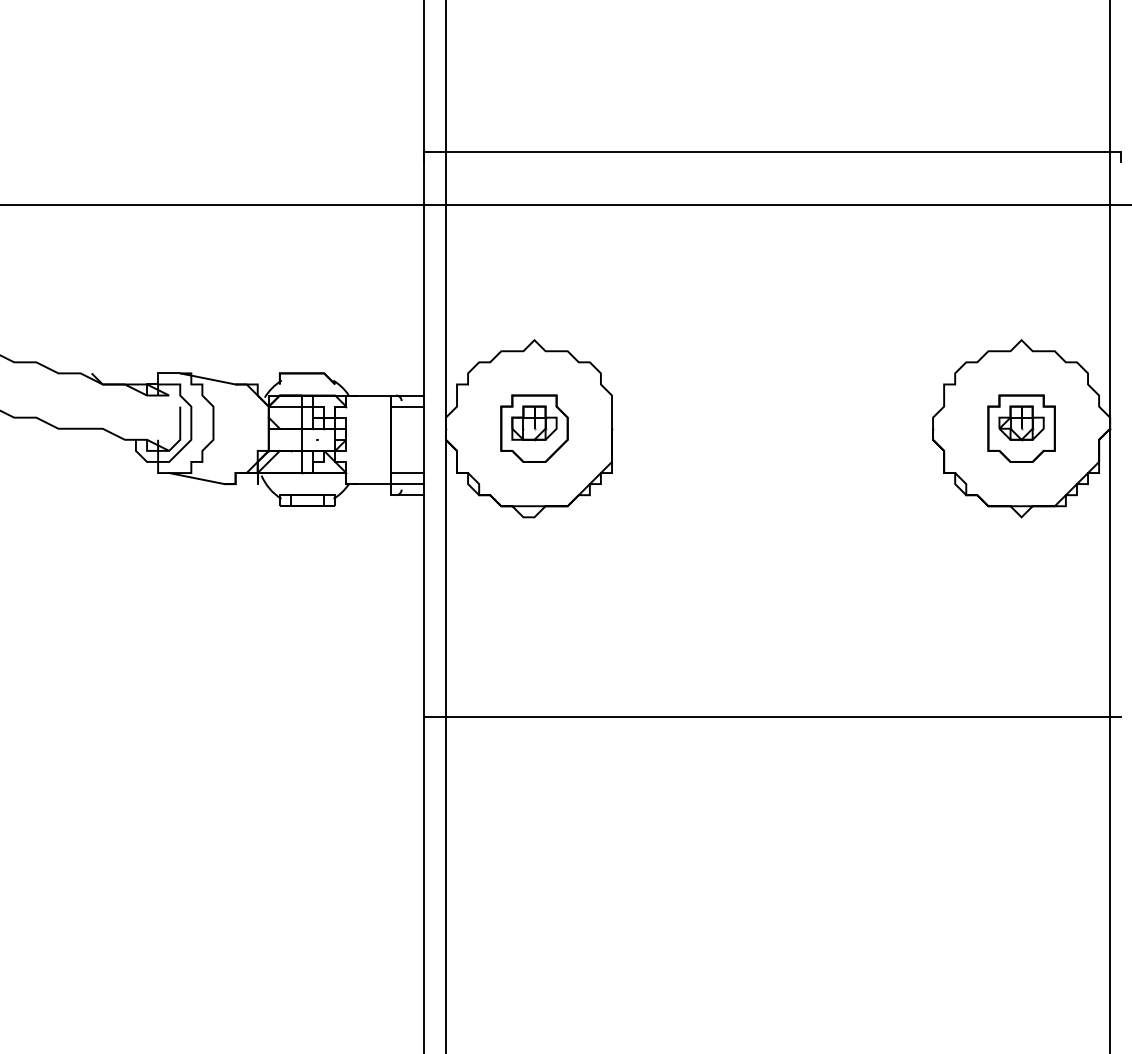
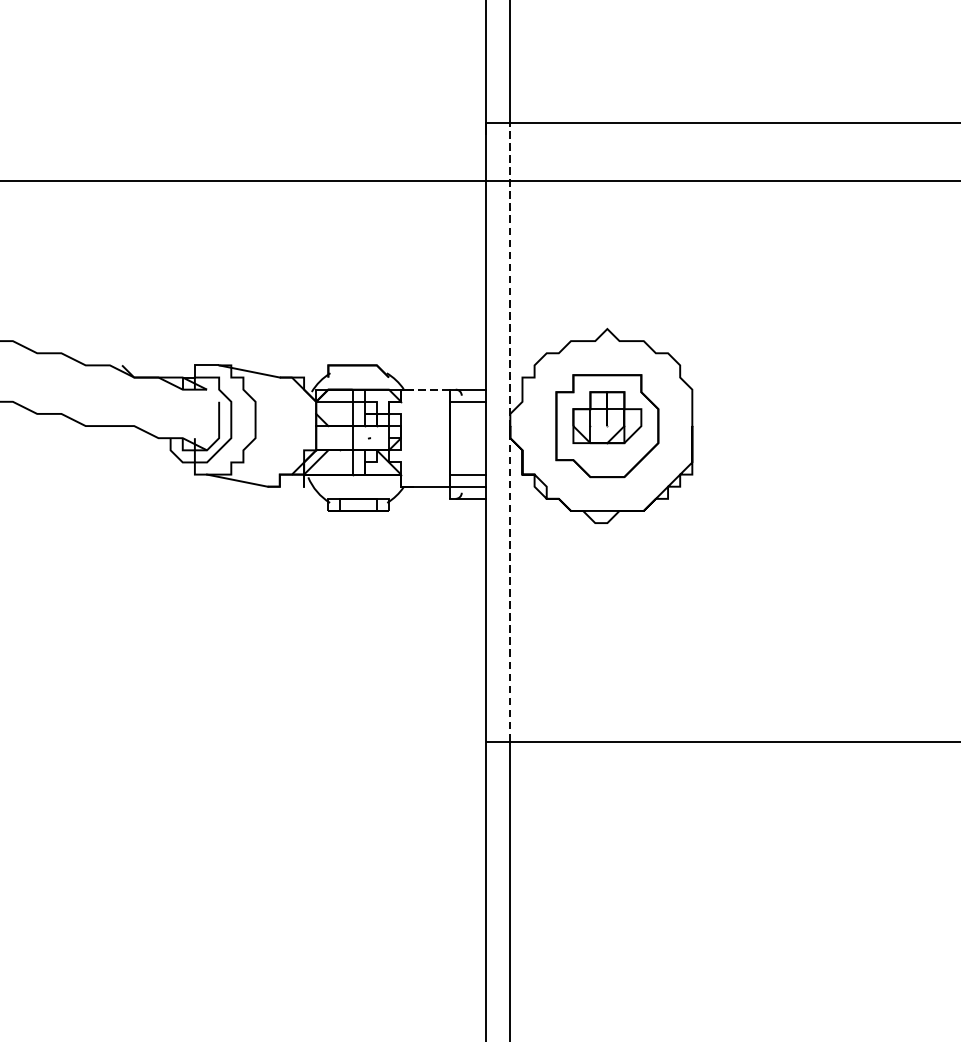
line: (373, 395) -> (430, 389), solid -> dashed
part: (534, 428) -> (607, 425), size x1.4
line: (445, 433) -> (509, 431), solid -> dashed

